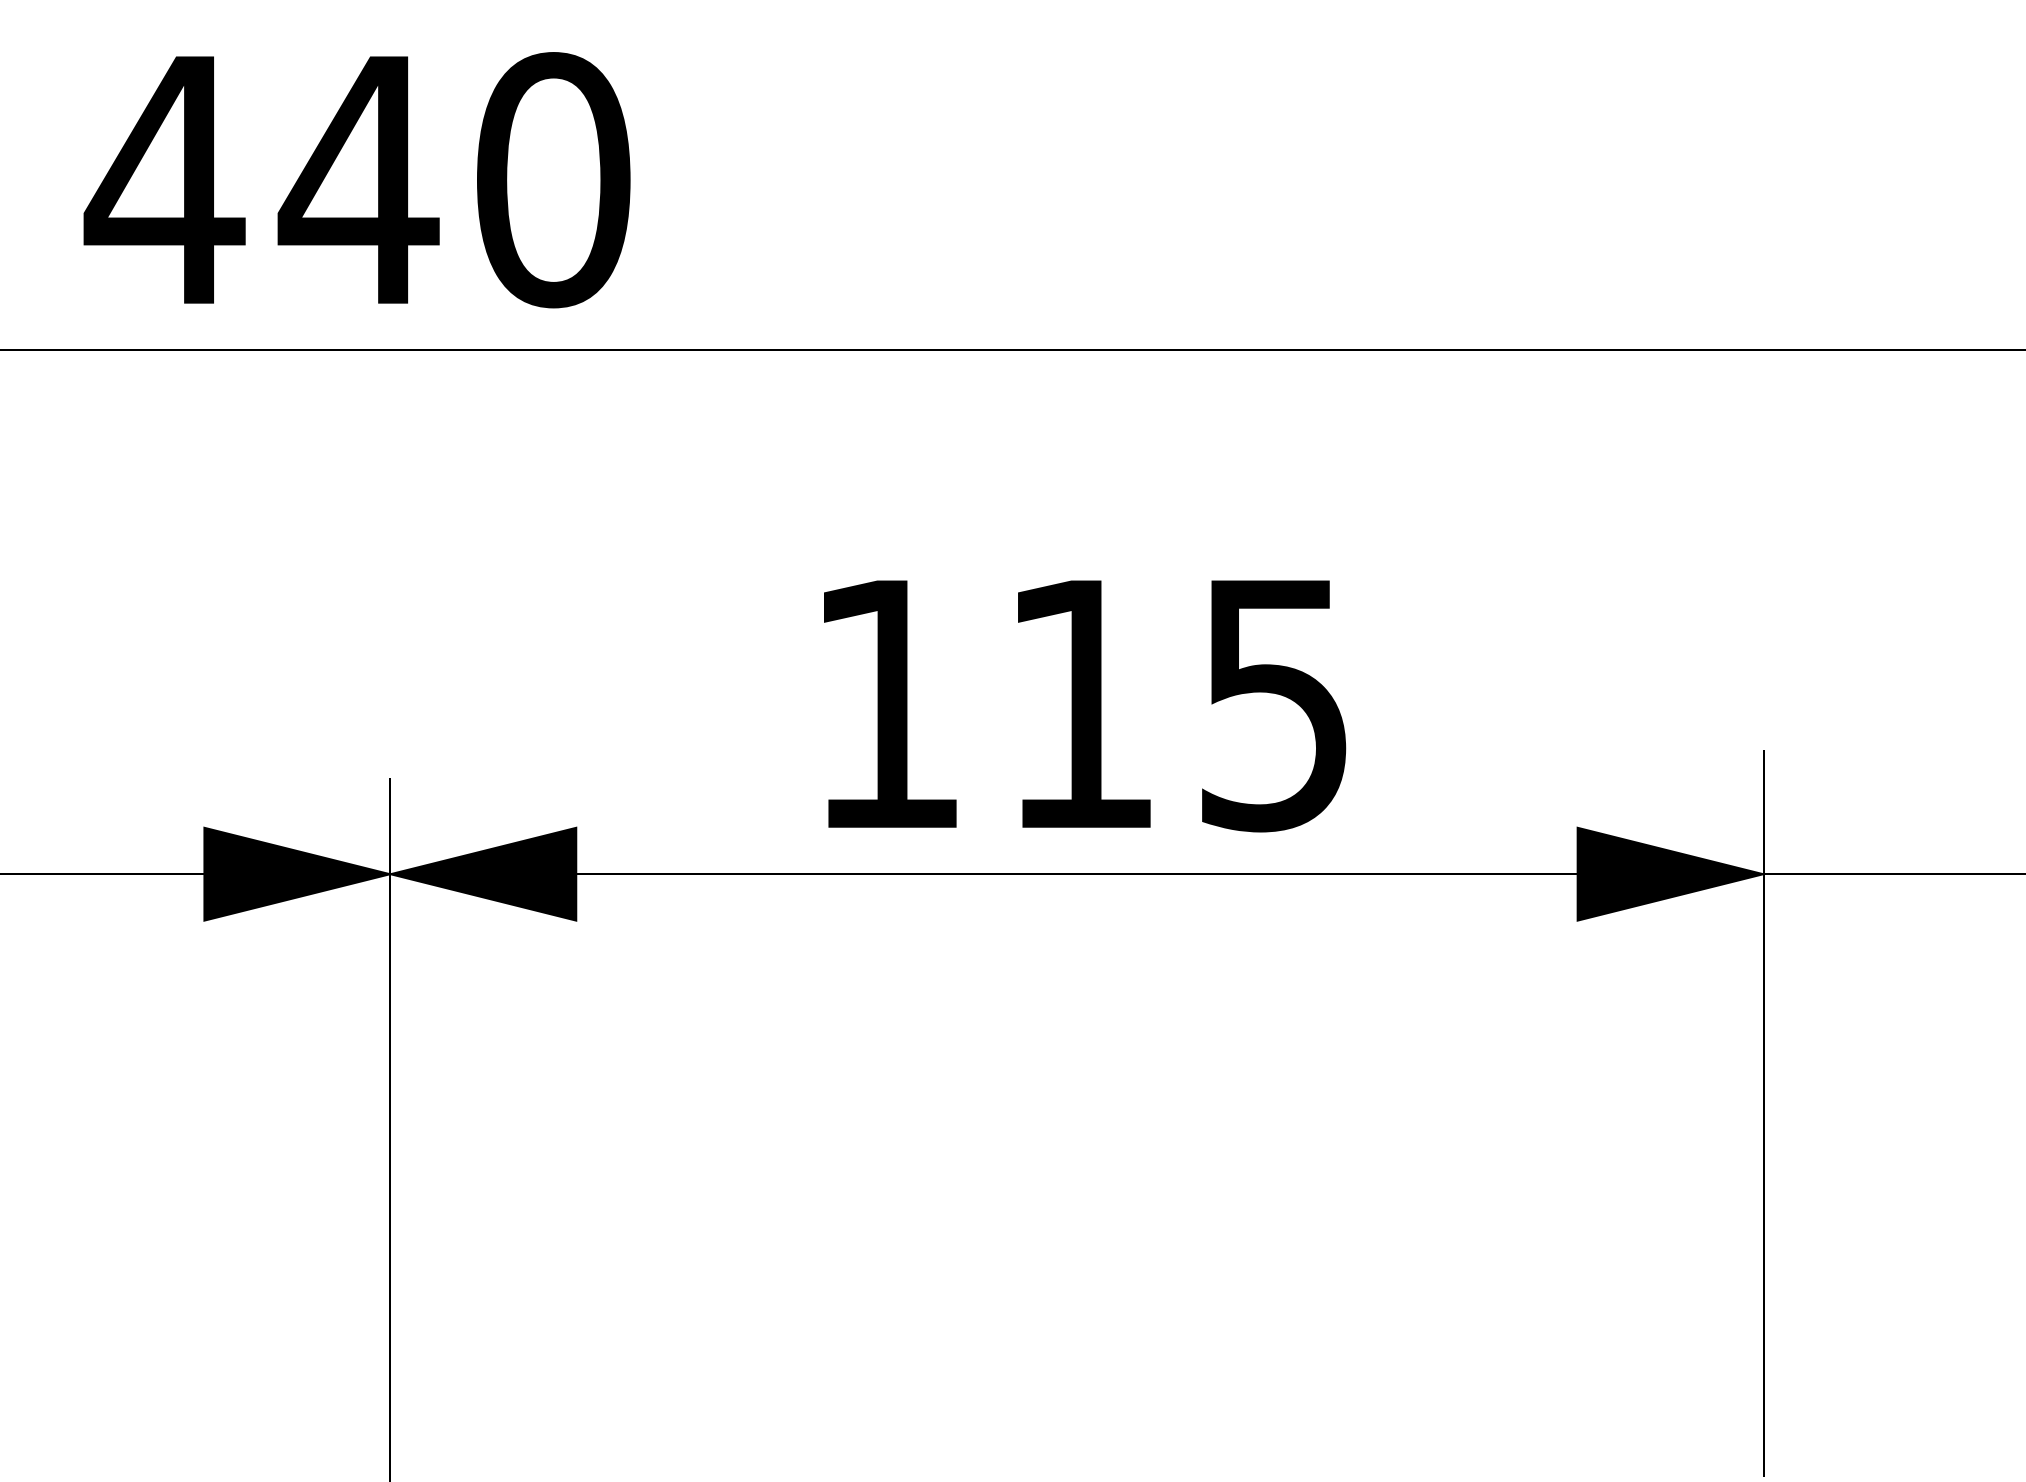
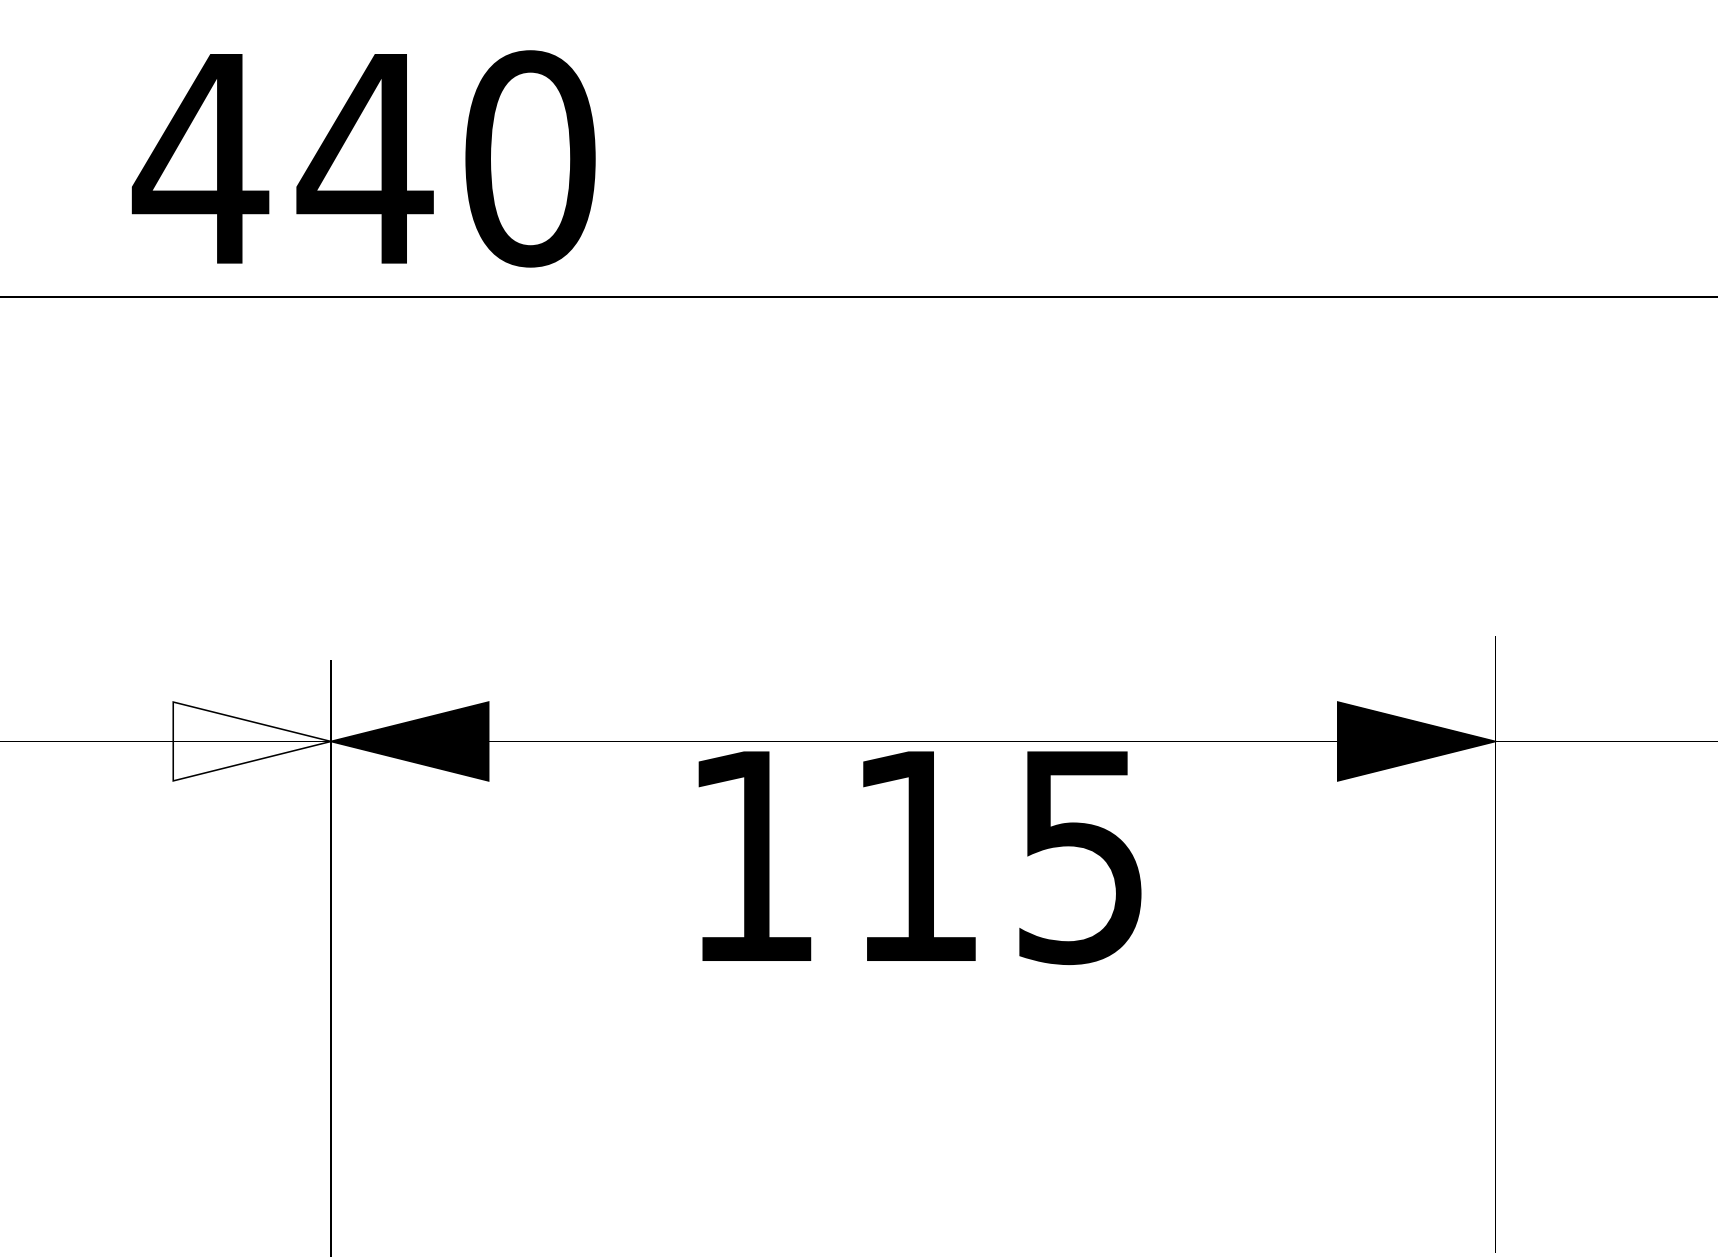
text: (356, 179) -> (363, 158), moved
text: (1084, 705) -> (919, 857), moved
fill: (296, 874) -> (251, 741), removed

